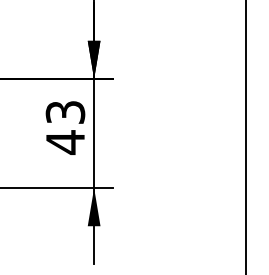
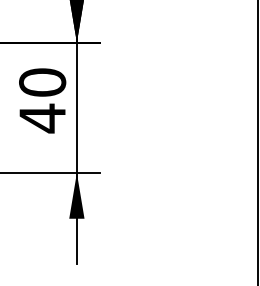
text: (65, 112) -> (42, 82), 43 -> 40

